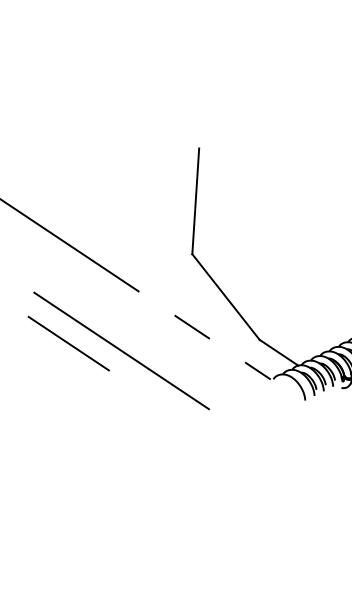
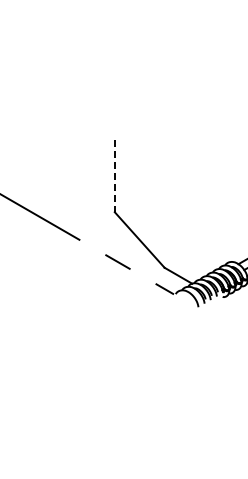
line: (195, 202) -> (114, 176), solid -> dashed
line: (67, 343) -> (33, 278), removed
line: (121, 350) -> (70, 281), removed

